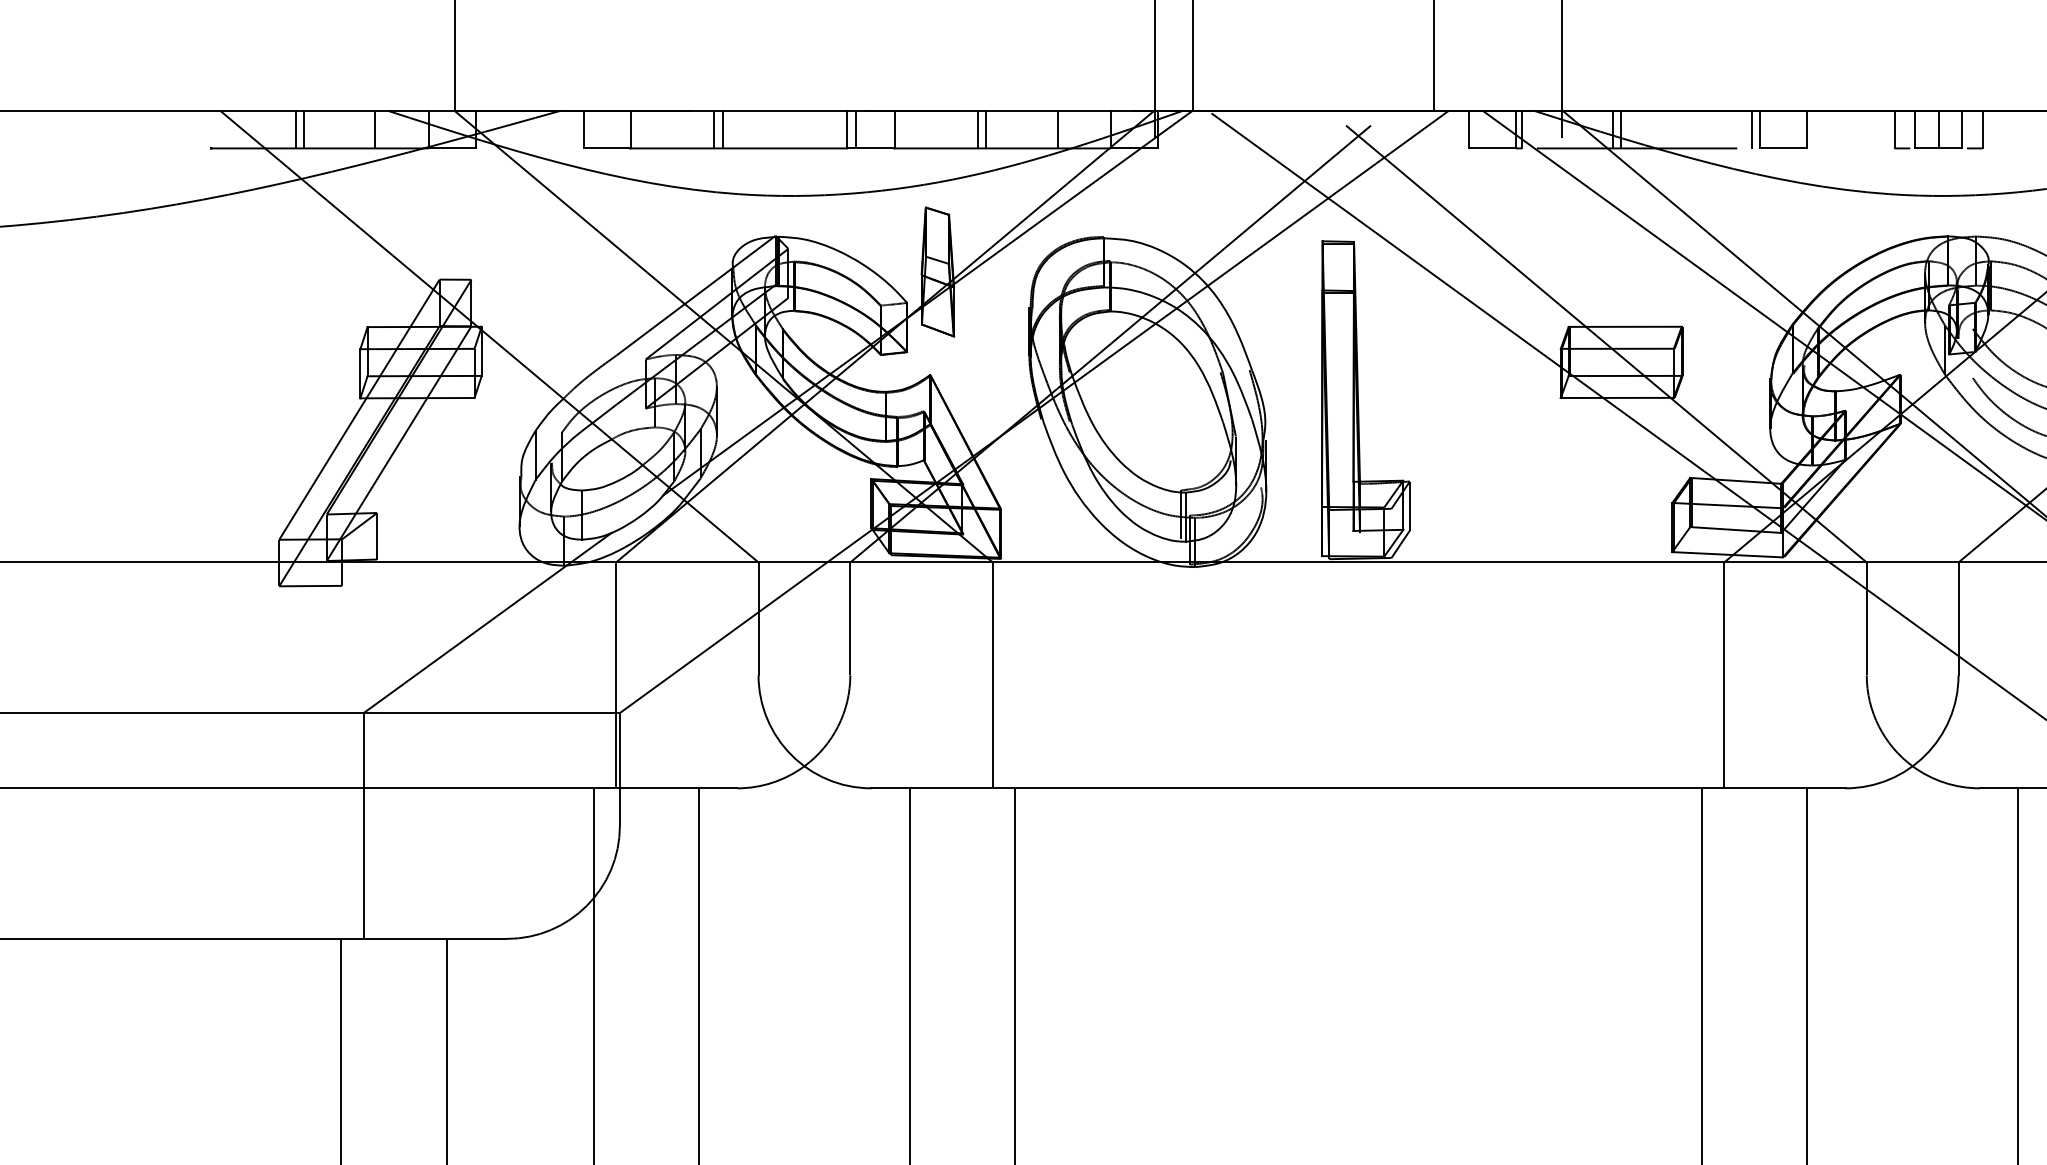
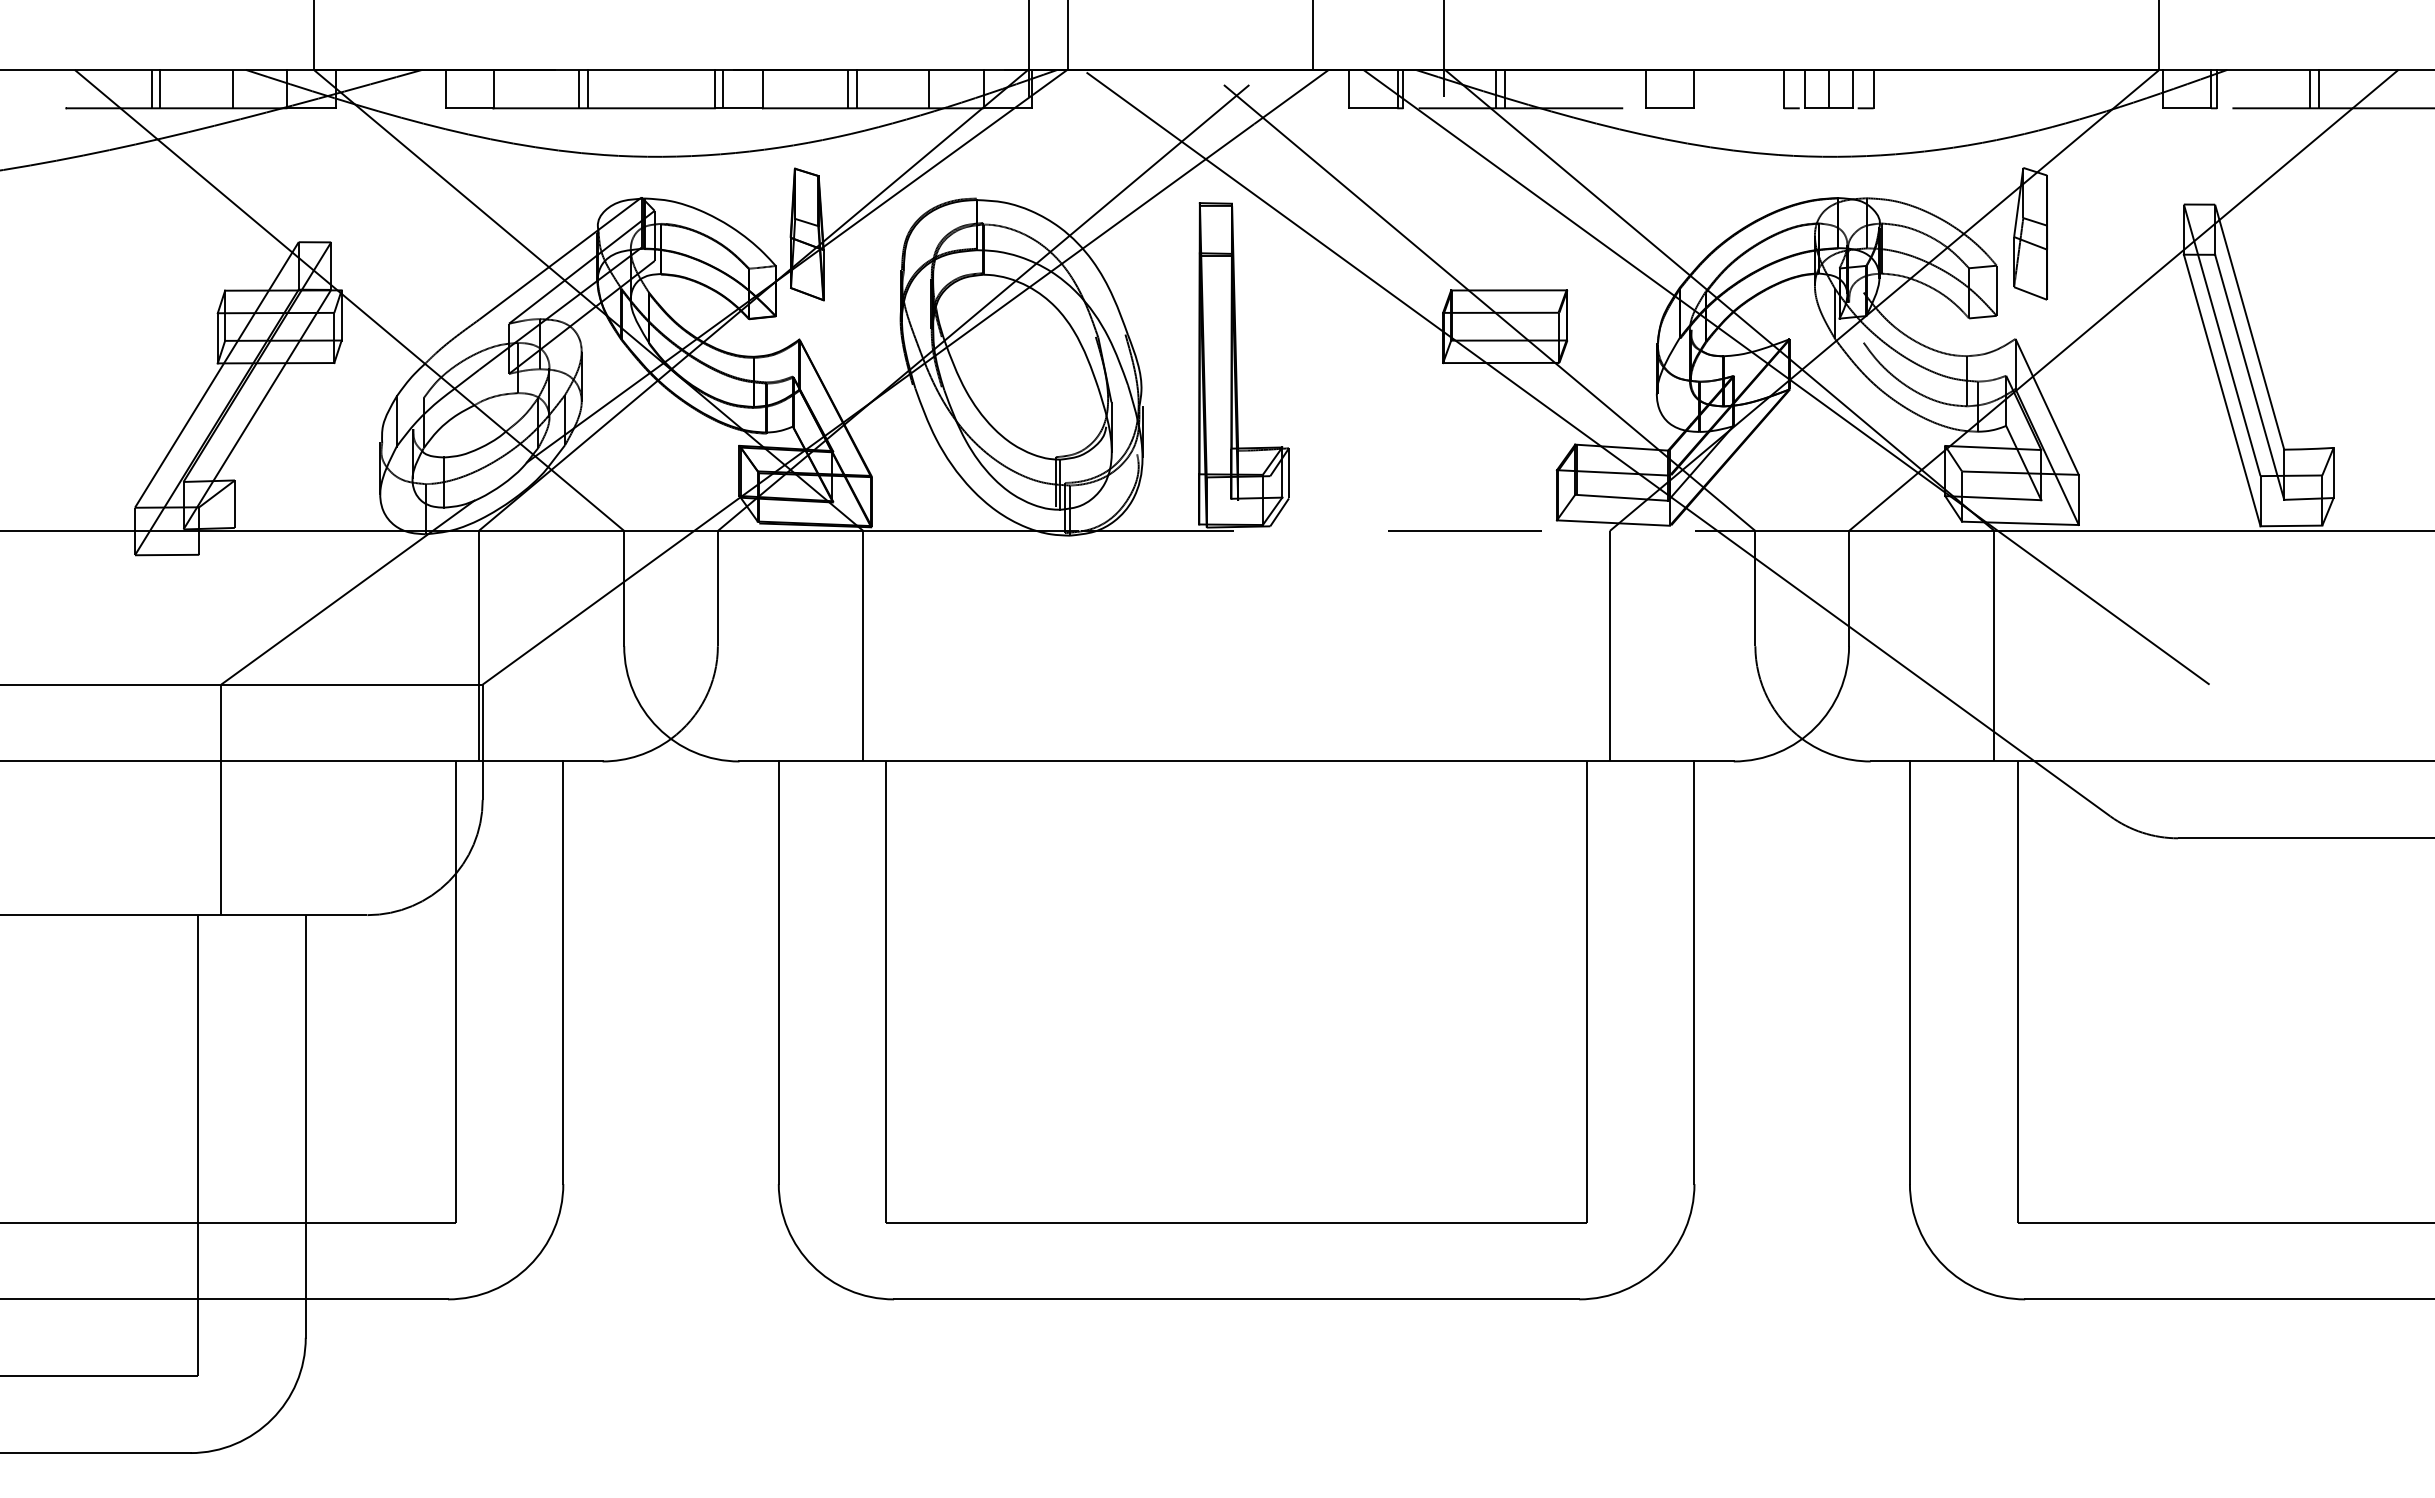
line: (1752, 129) -> (1638, 88), removed
line: (1581, 562) -> (1464, 530), solid -> dashed

